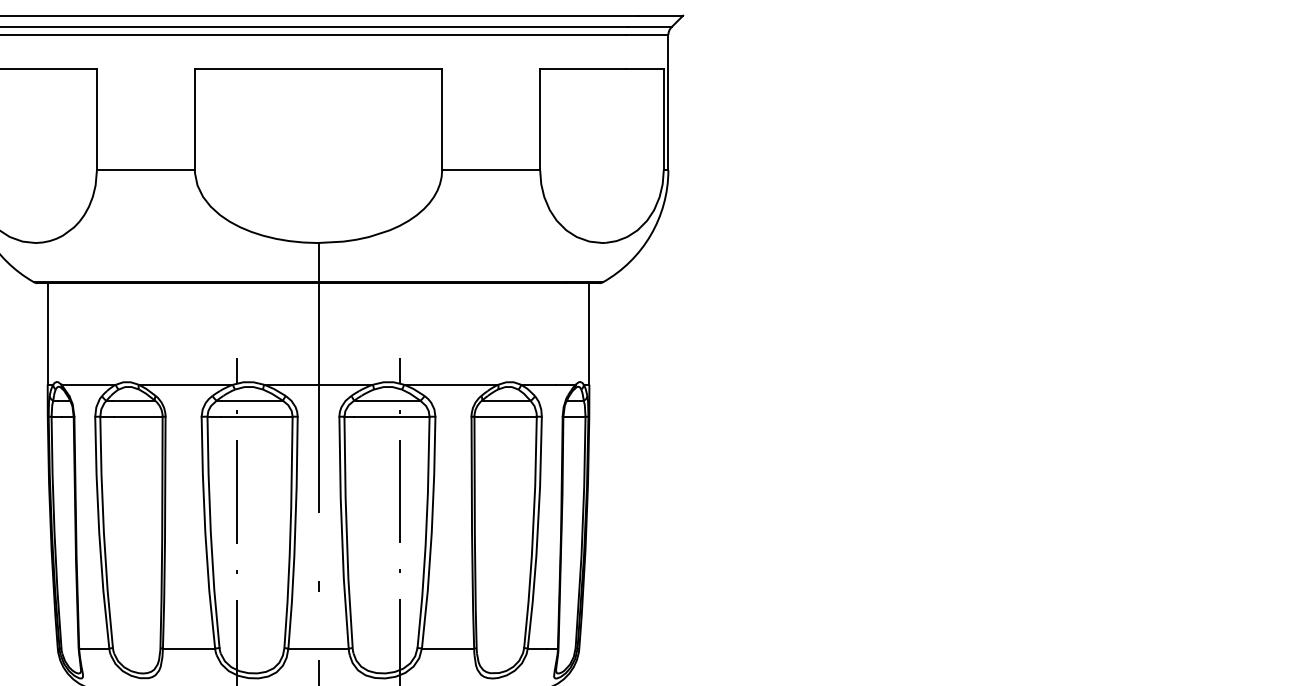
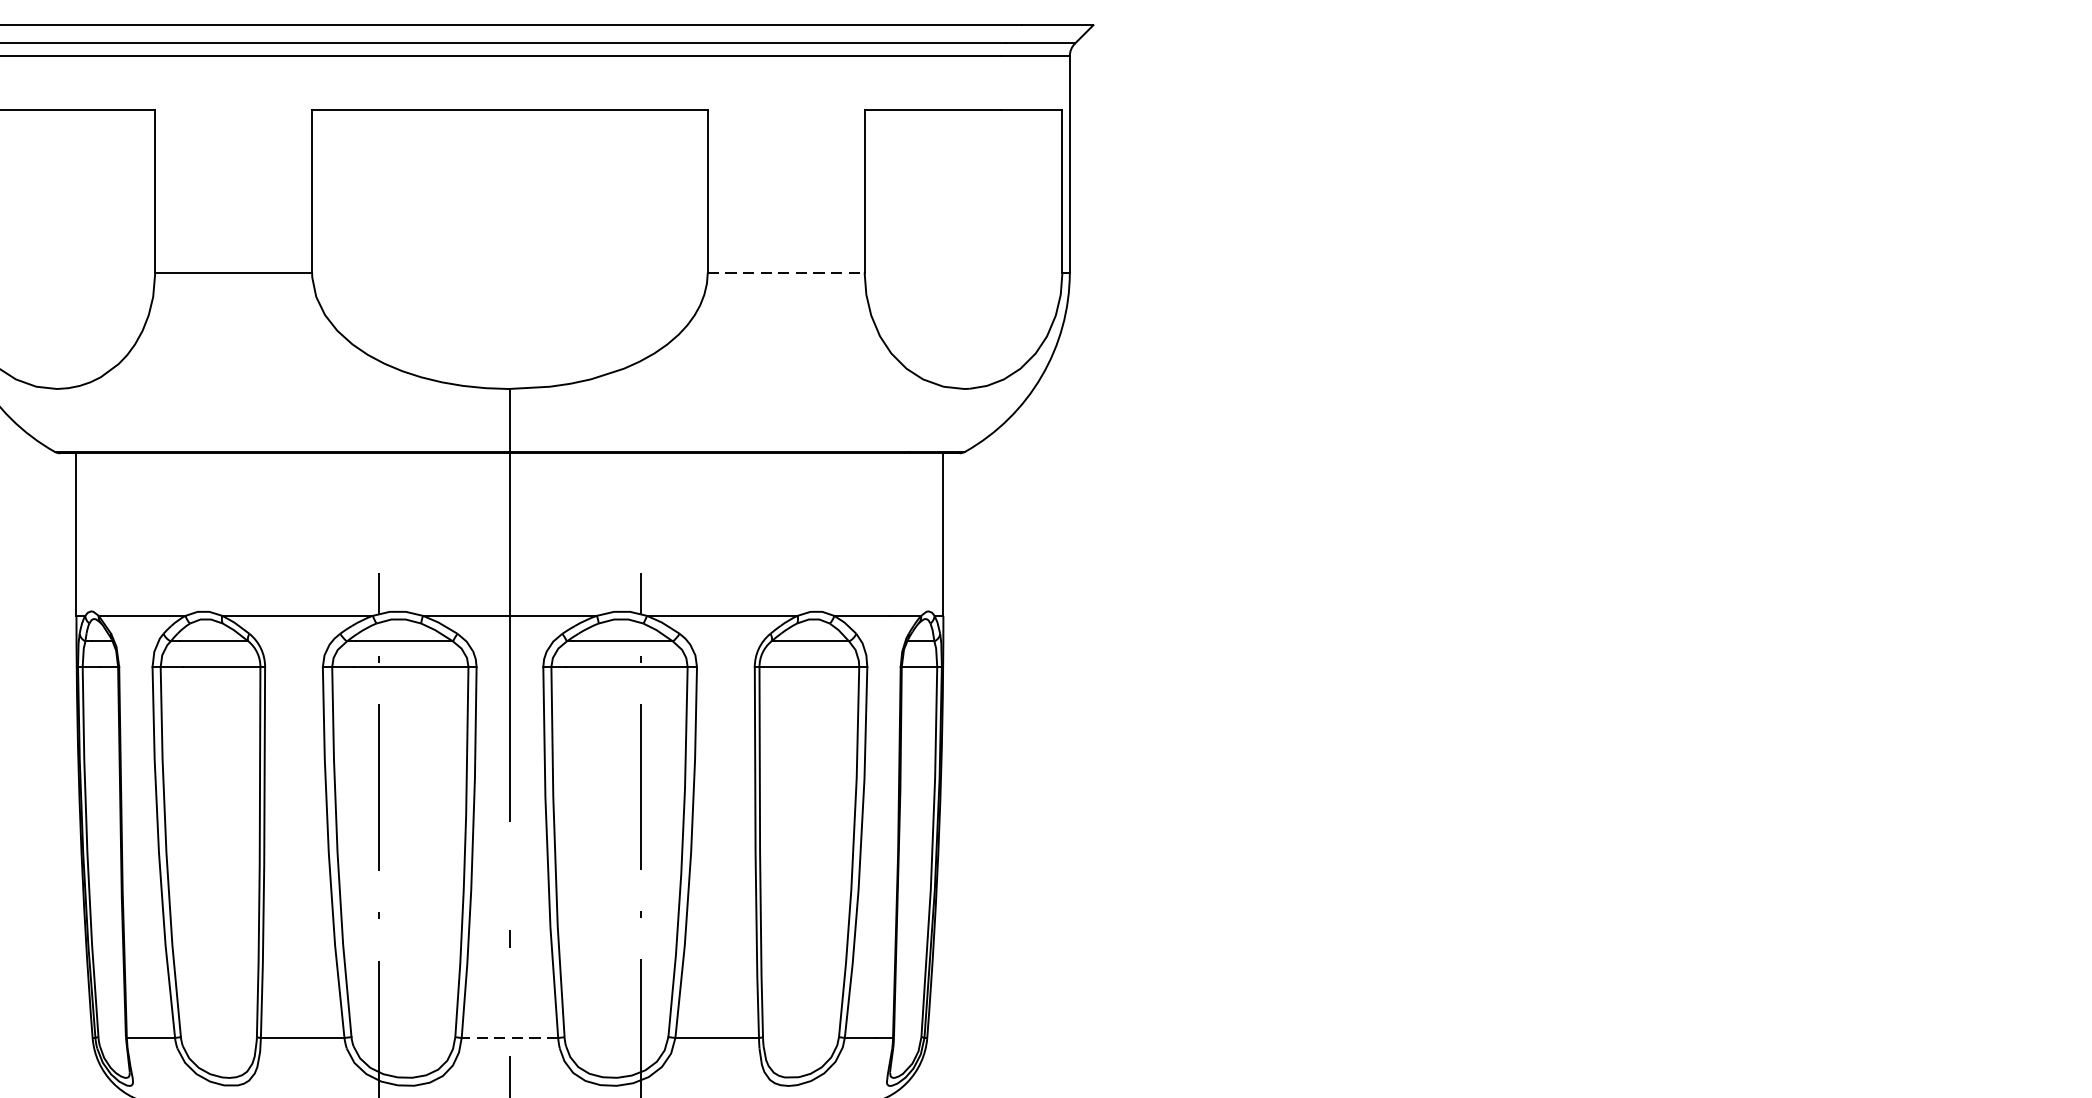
line: (491, 170) -> (786, 272), solid -> dashed
line: (318, 648) -> (509, 1037), solid -> dashed

